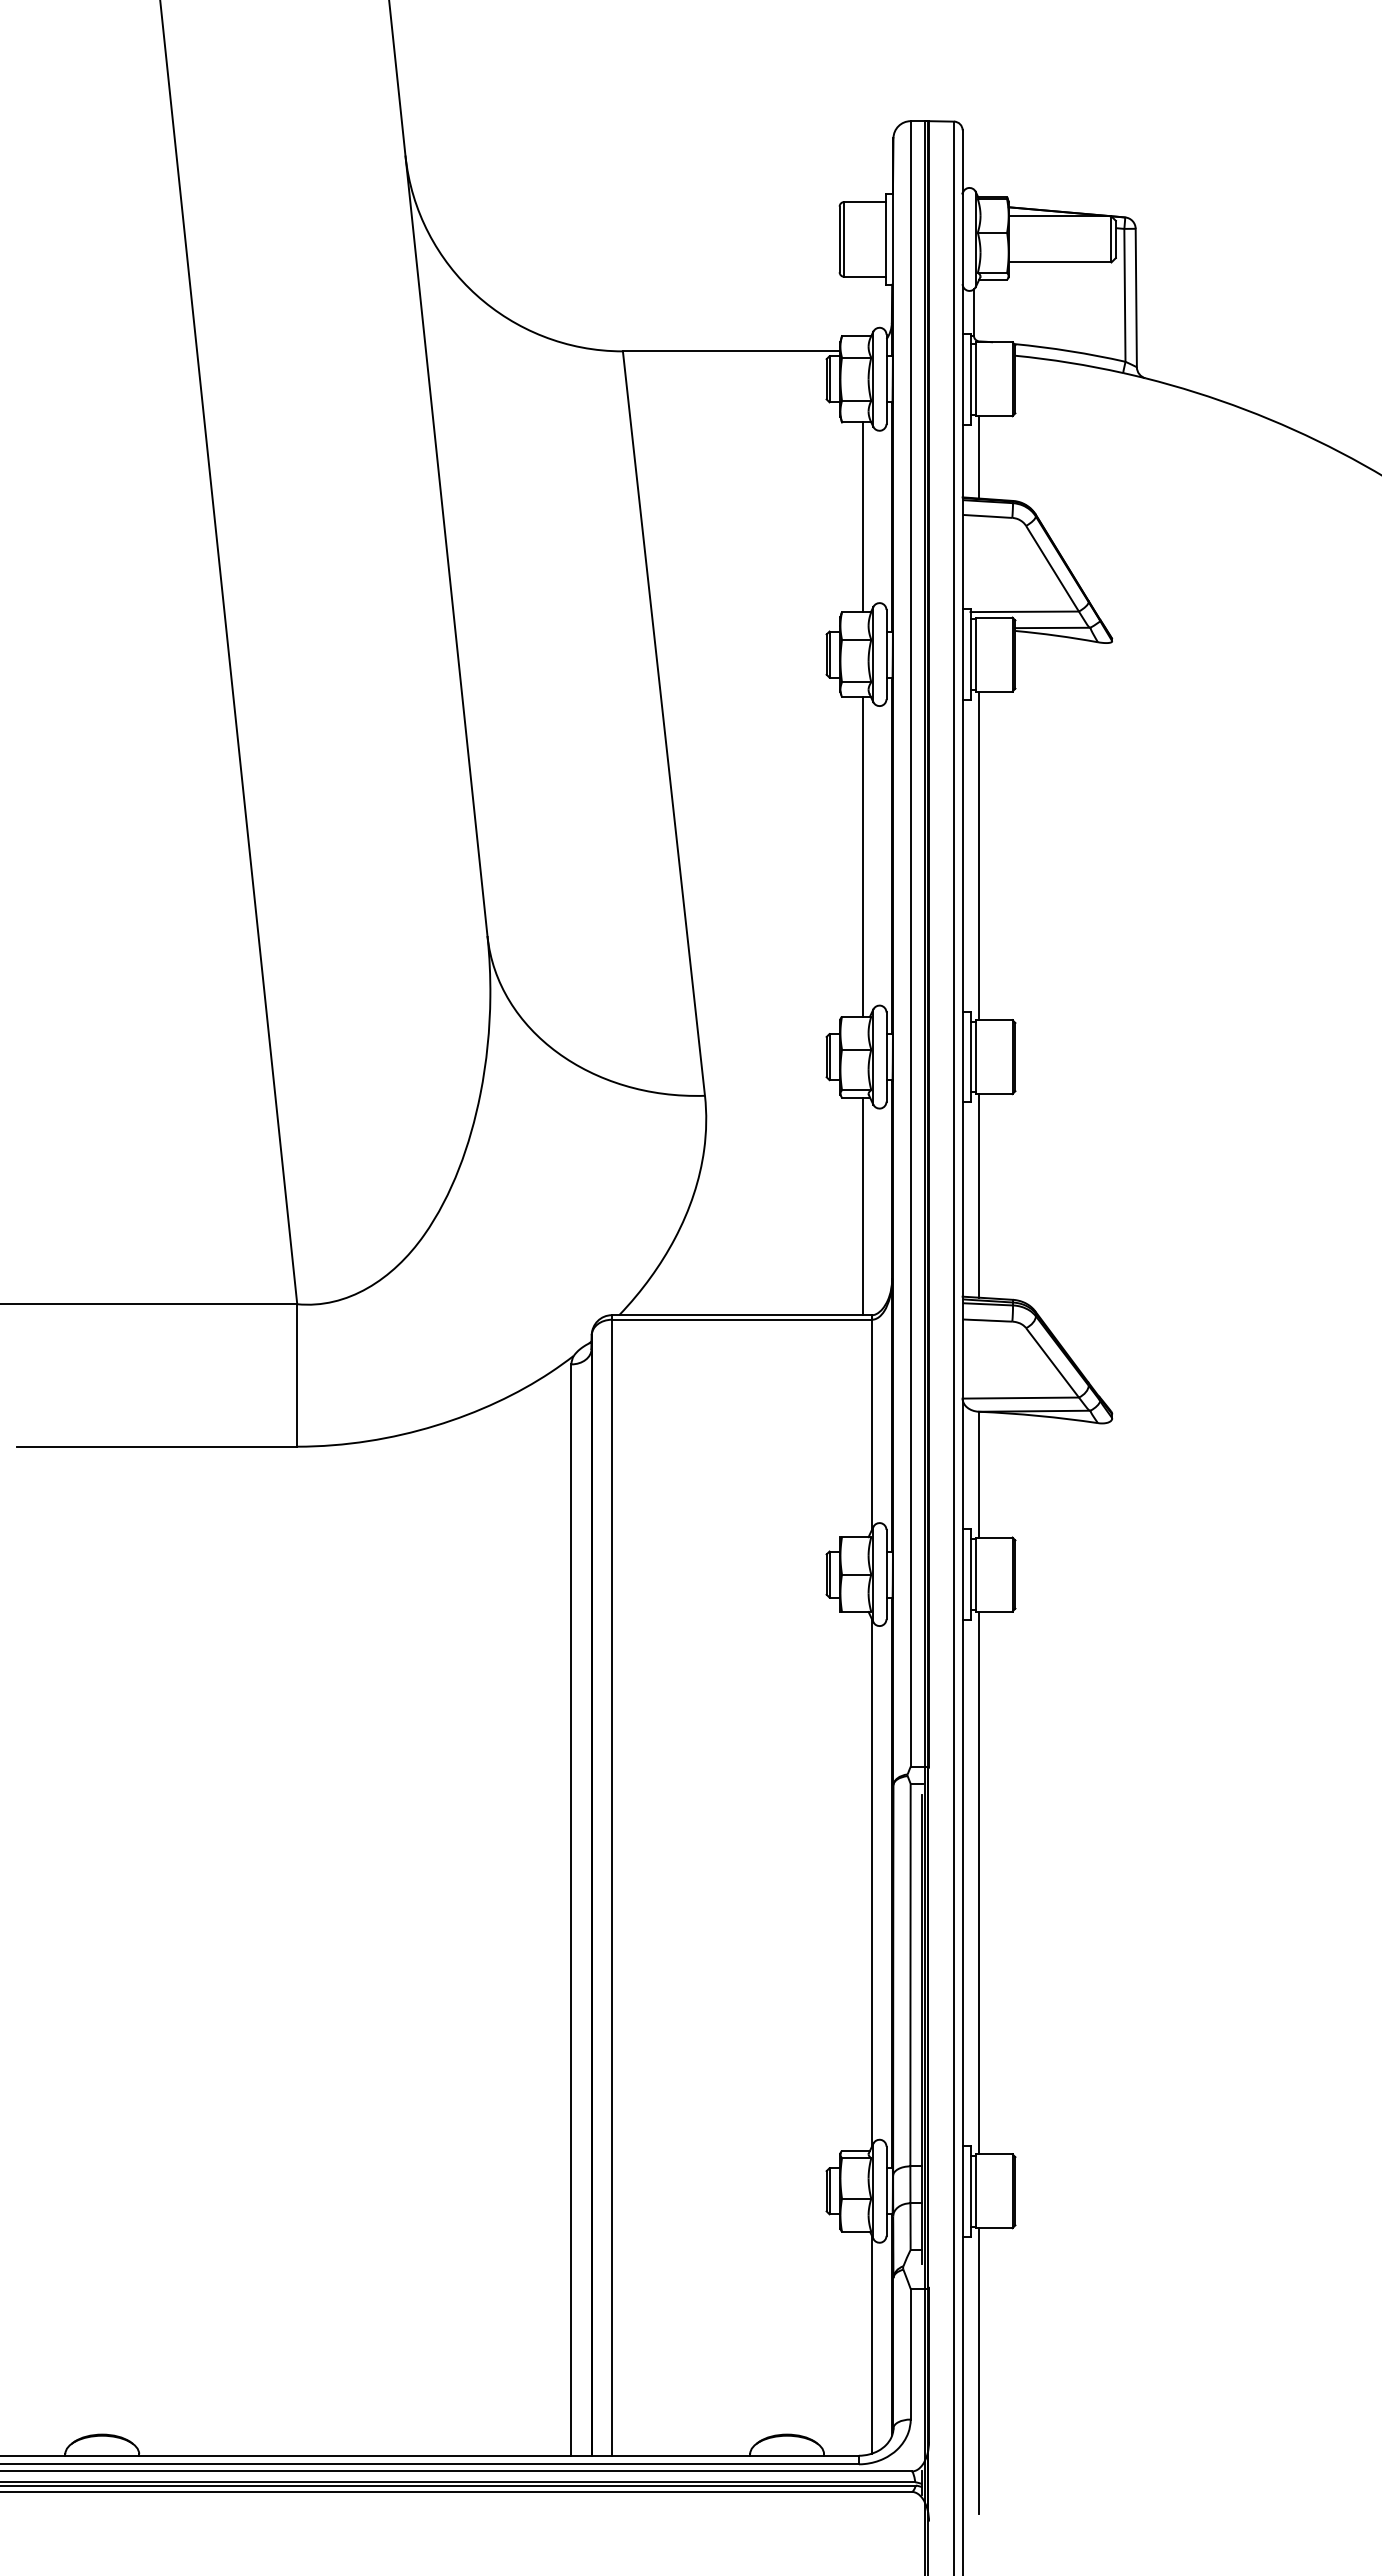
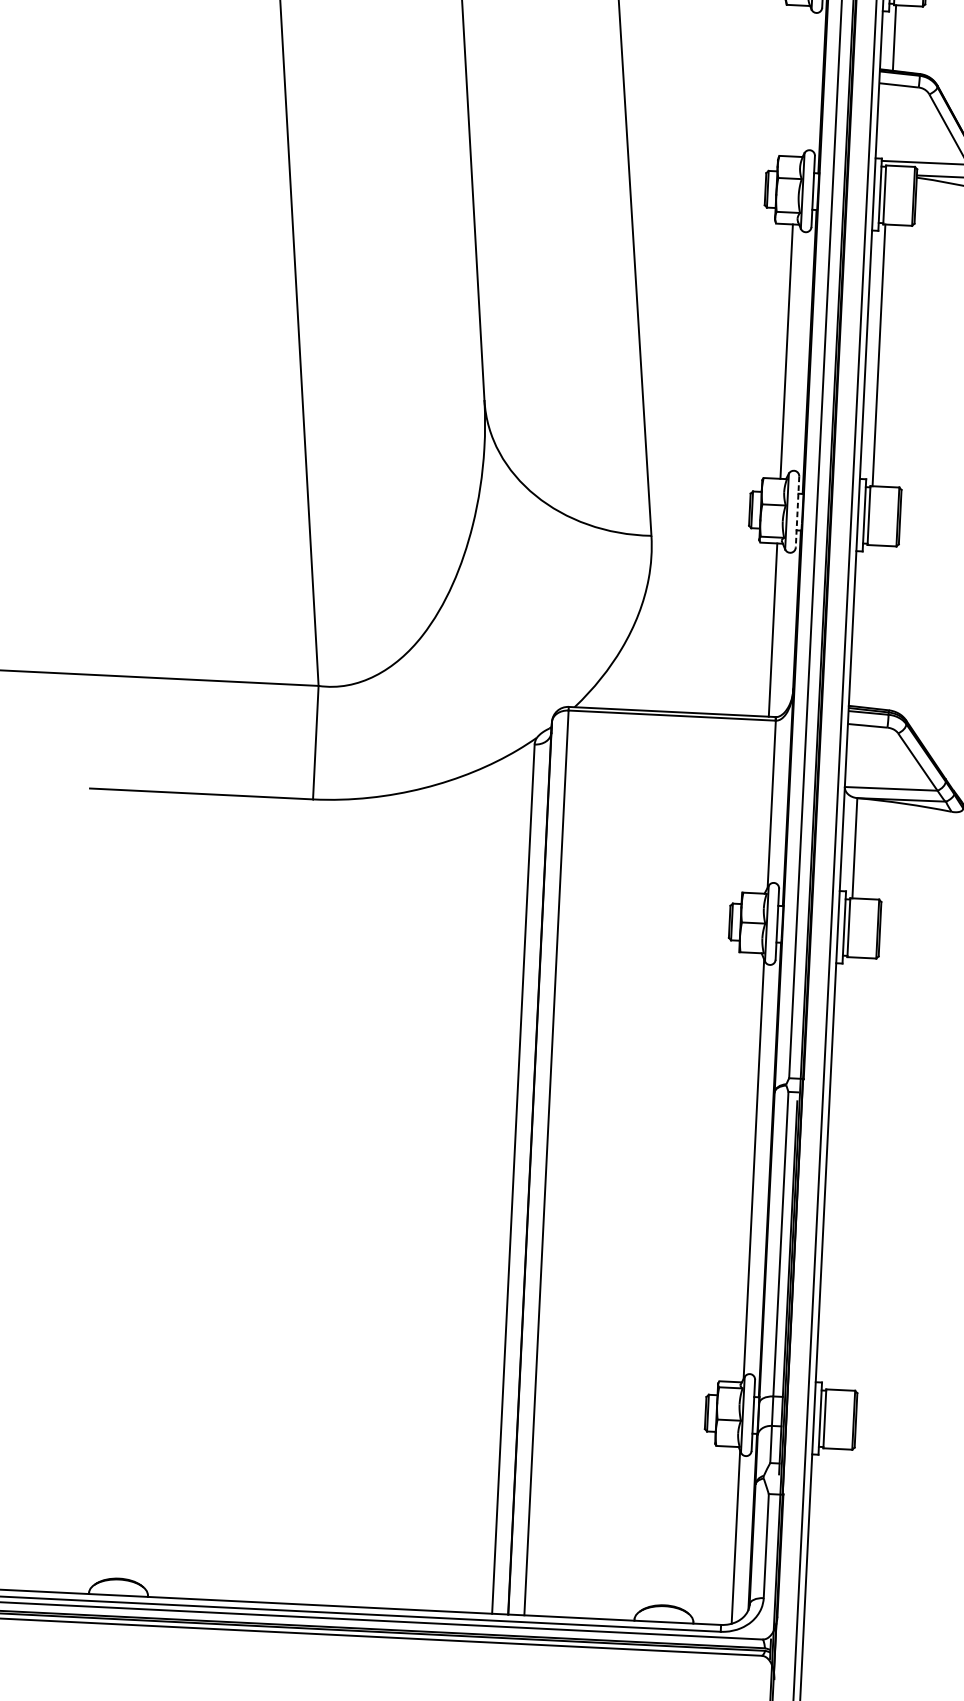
line: (863, 517) -> (800, 81), removed
line: (886, 1057) -> (797, 512), solid -> dashed
line: (978, 1195) -> (865, 625), removed
line: (978, 1882) -> (838, 1173), removed
line: (978, 2371) -> (819, 1562), removed

